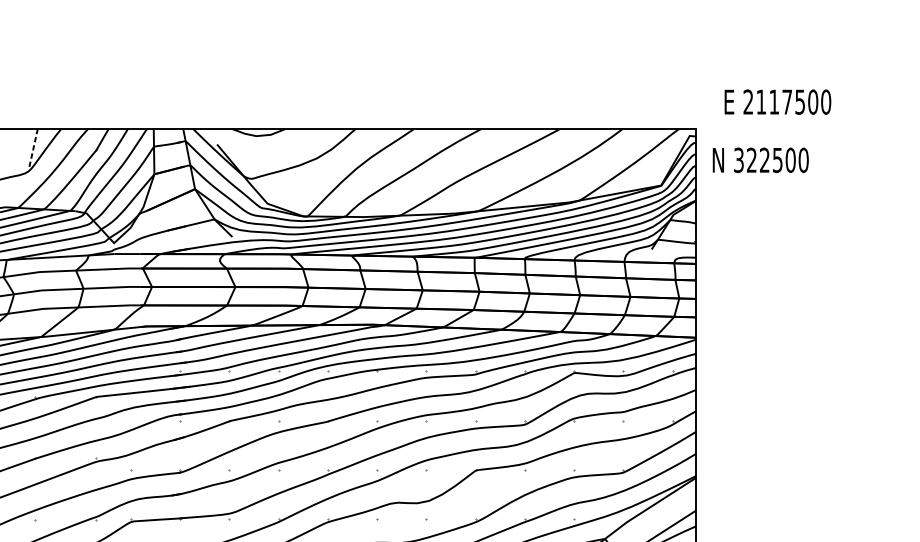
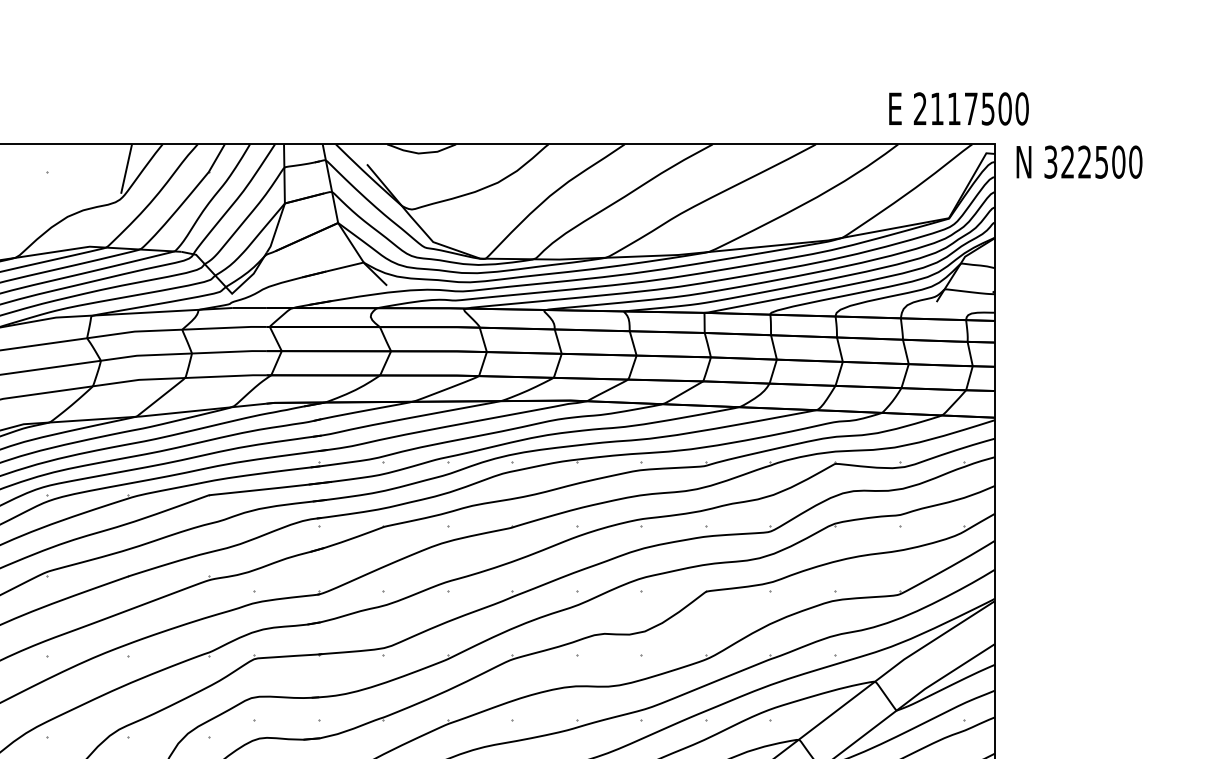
text: (777, 101) -> (958, 108), moved
line: (33, 147) -> (126, 168), dashed -> solid
text: (760, 159) -> (1079, 161), moved

